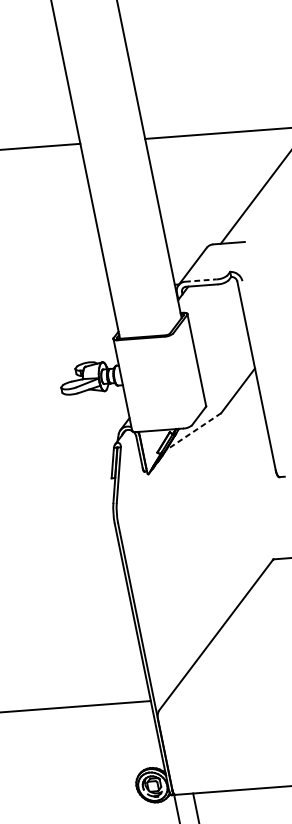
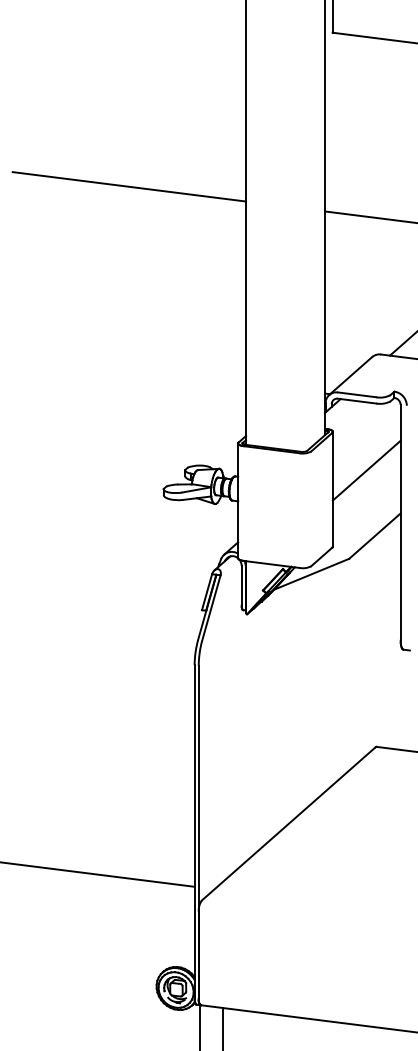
line: (201, 280) -> (357, 394), dashed -> solid
line: (220, 339) -> (366, 470), added
line: (193, 431) -> (311, 574), dashed -> solid

